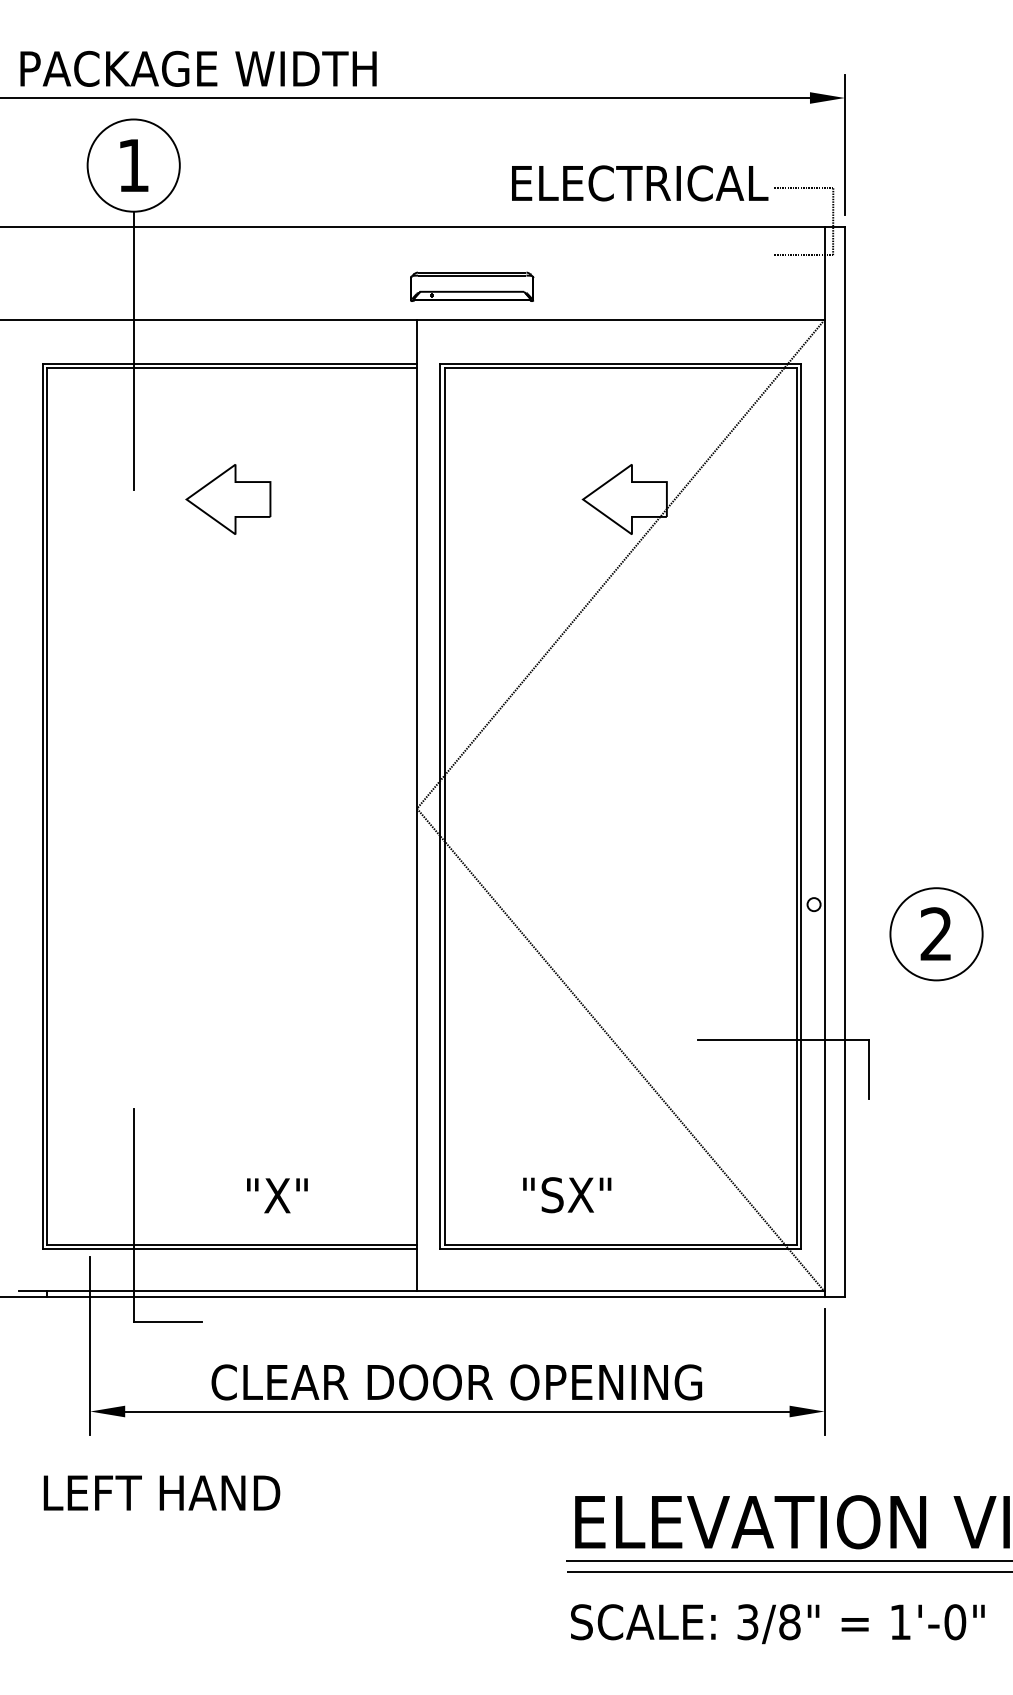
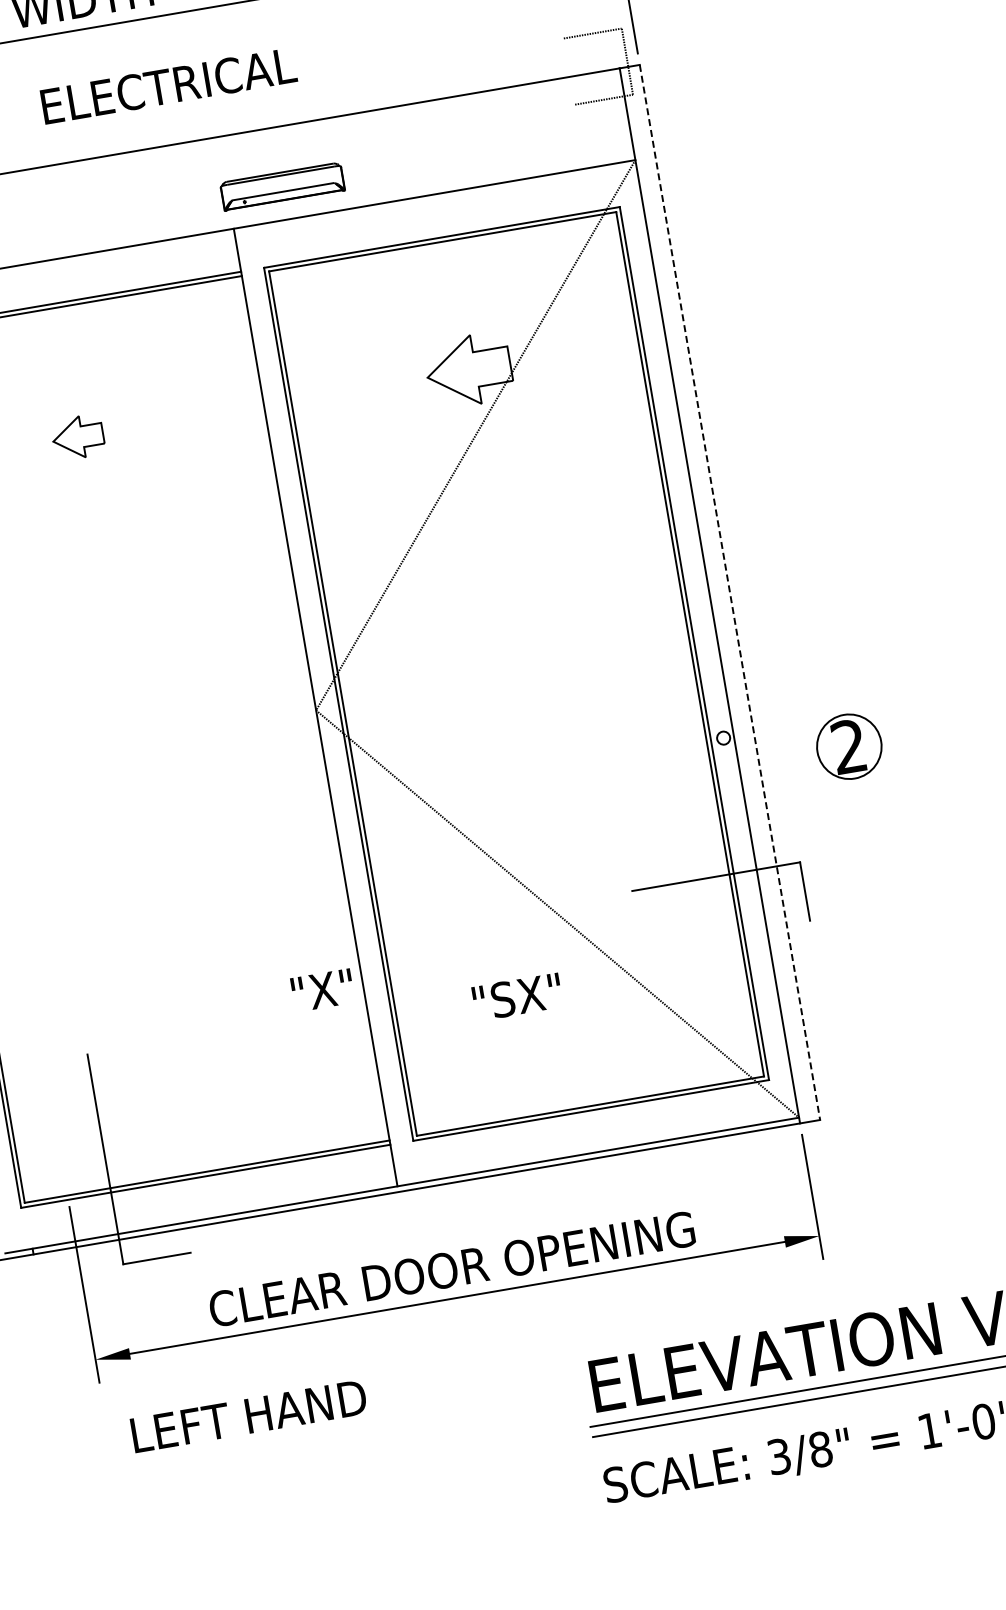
text: (640, 183) -> (169, 86), moved
part: (228, 499) -> (78, 437), size x0.6
line: (844, 762) -> (729, 592), solid -> dashed
circle: (936, 934) -> (849, 746), size x0.7
text: (277, 1195) -> (322, 990), moved
text: (567, 1195) -> (517, 997), moved
text: (161, 1492) -> (248, 1415), moved

